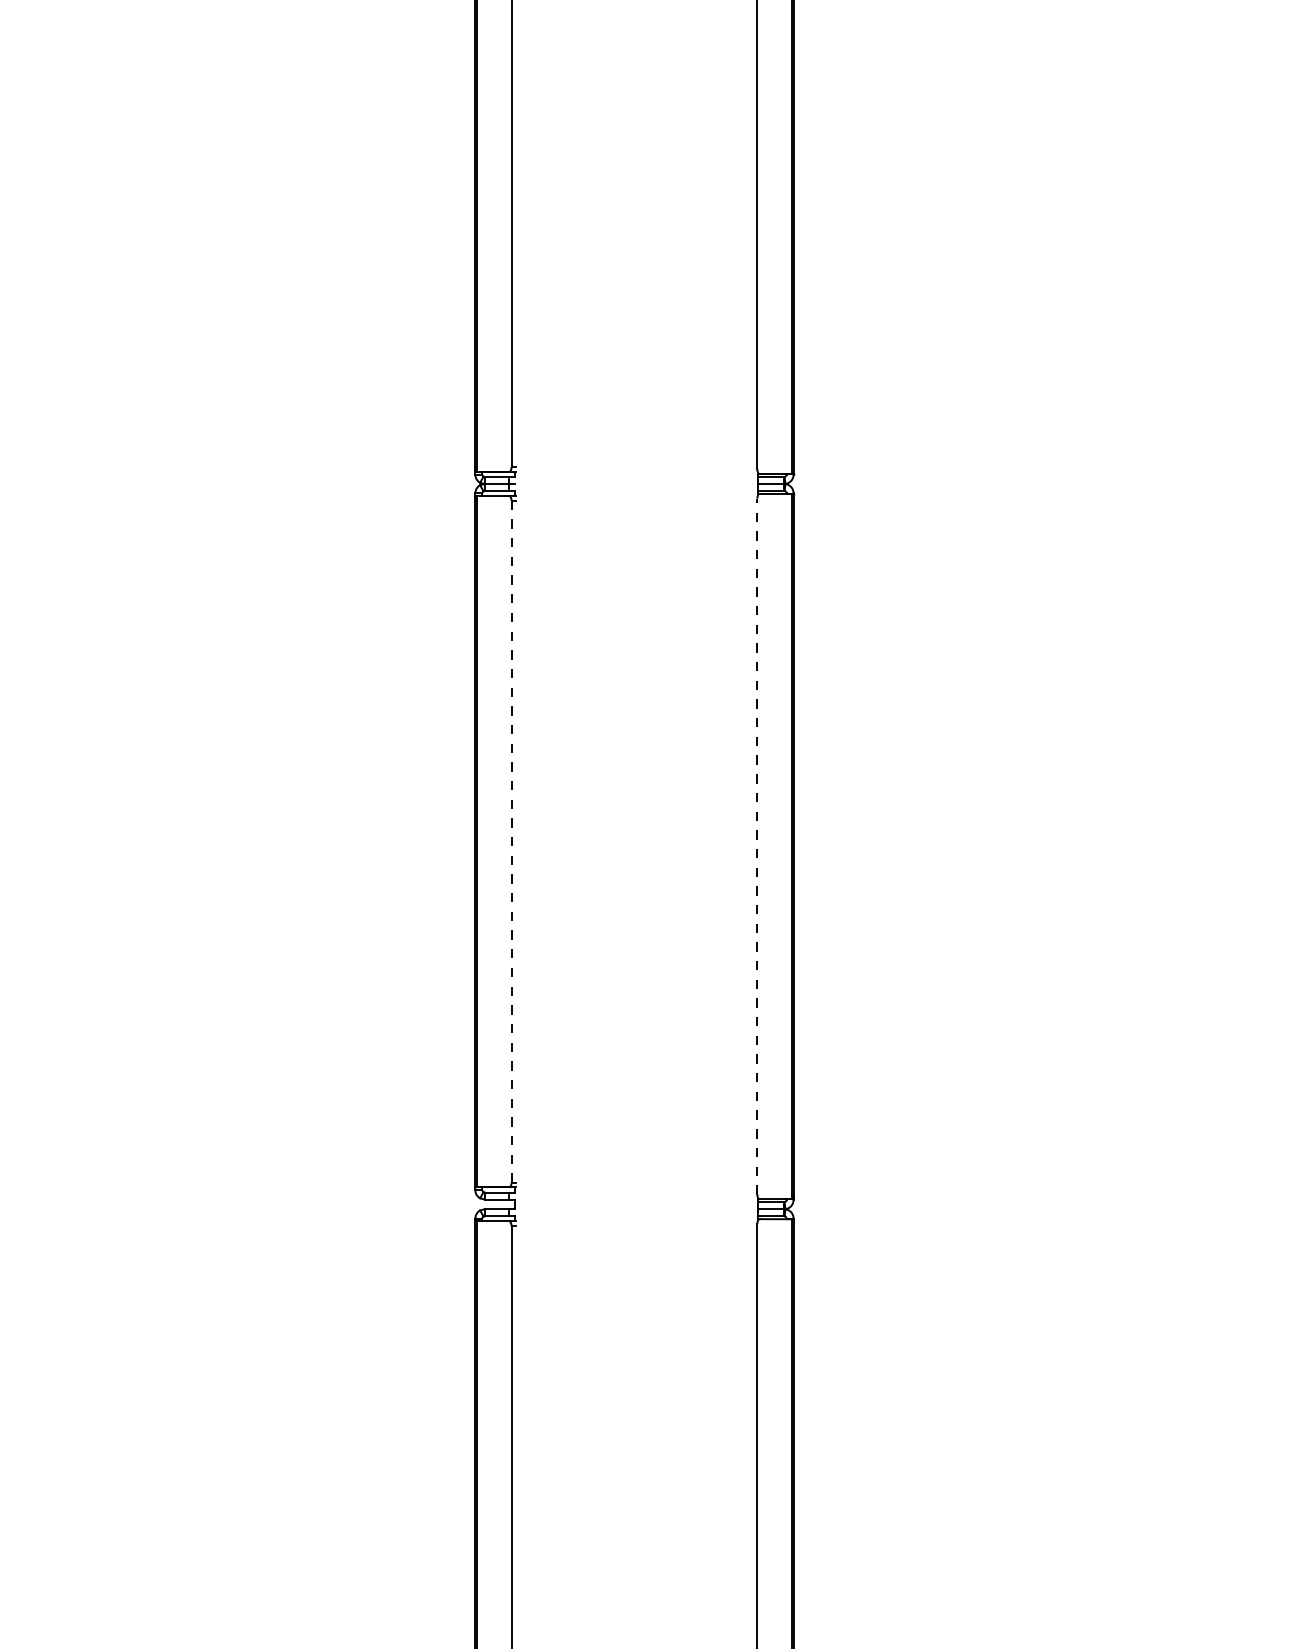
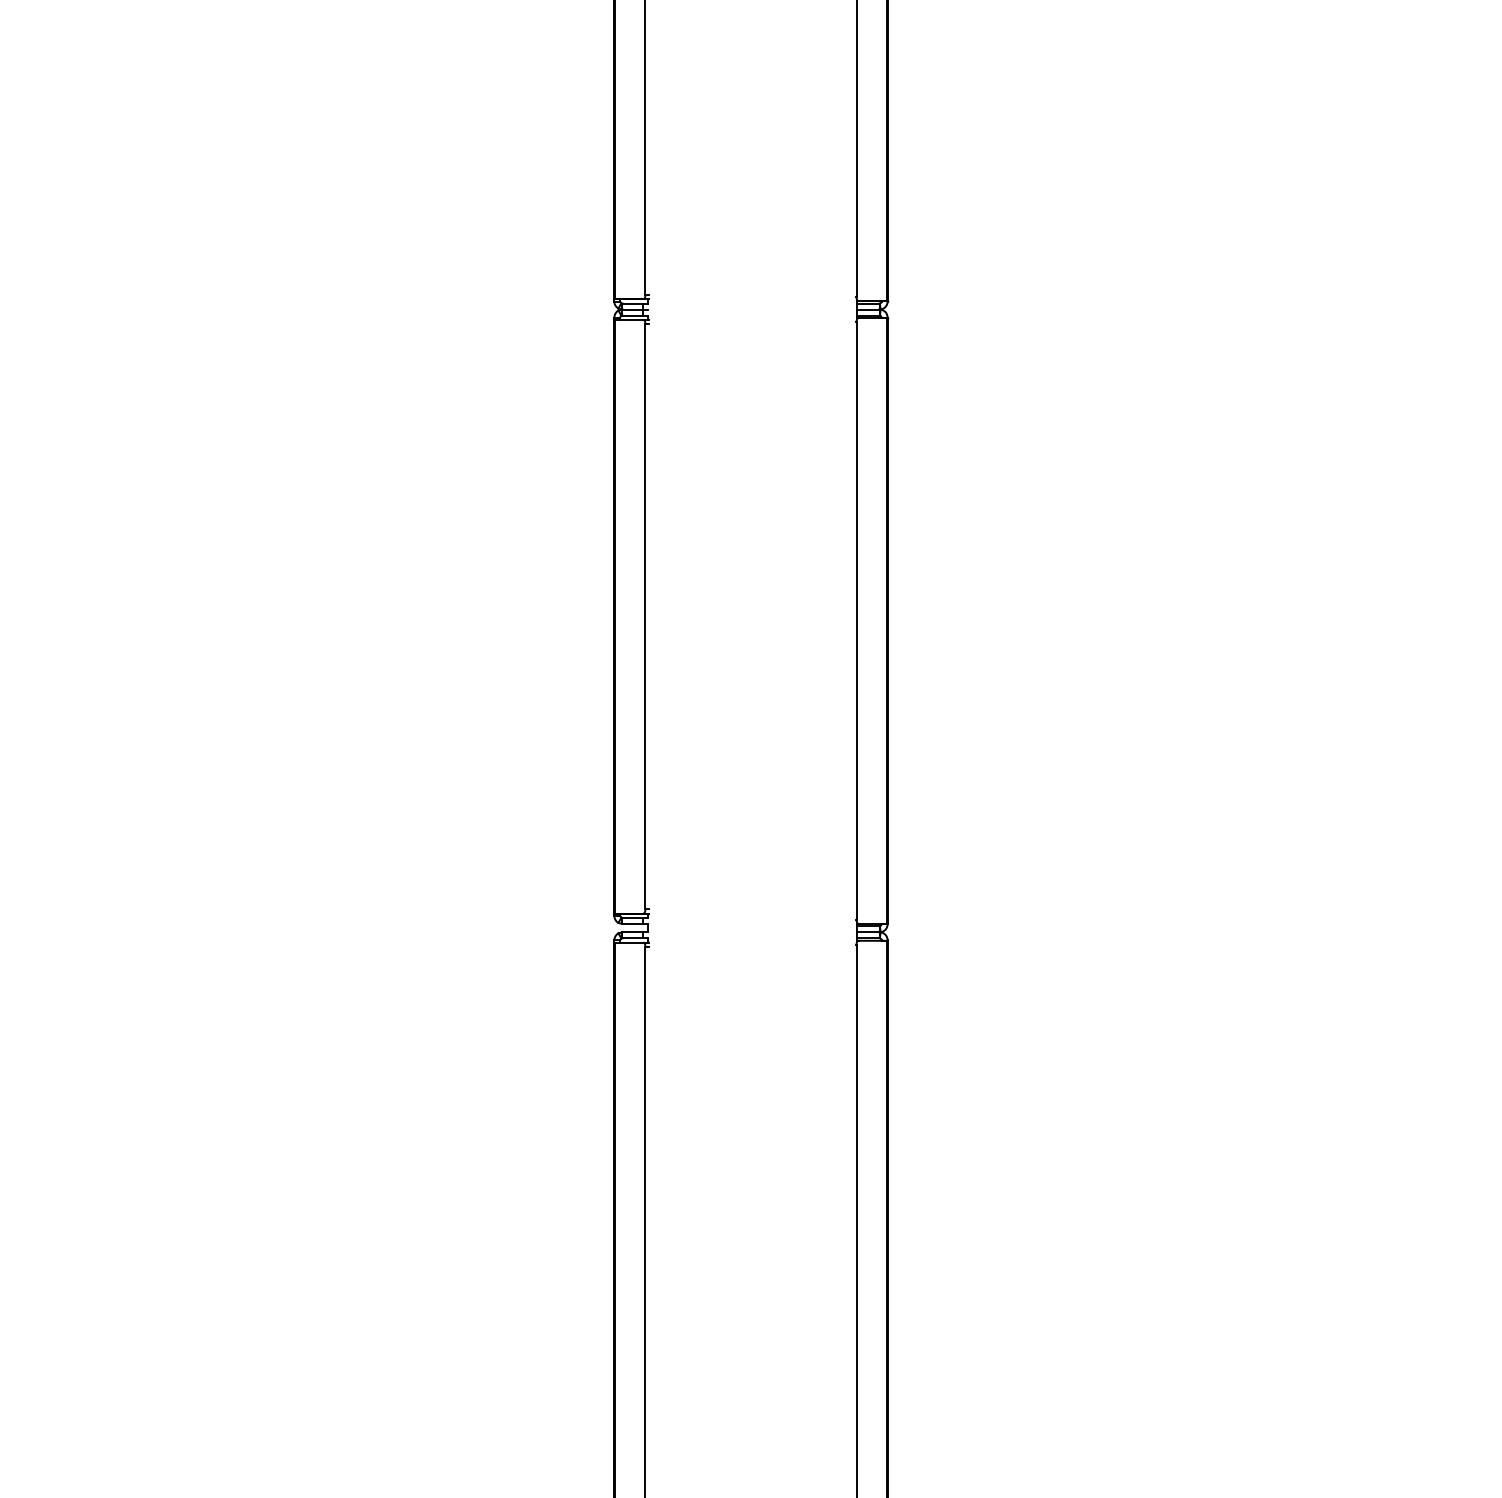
line: (511, 841) -> (645, 616), dashed -> solid
line: (757, 846) -> (856, 620), dashed -> solid

